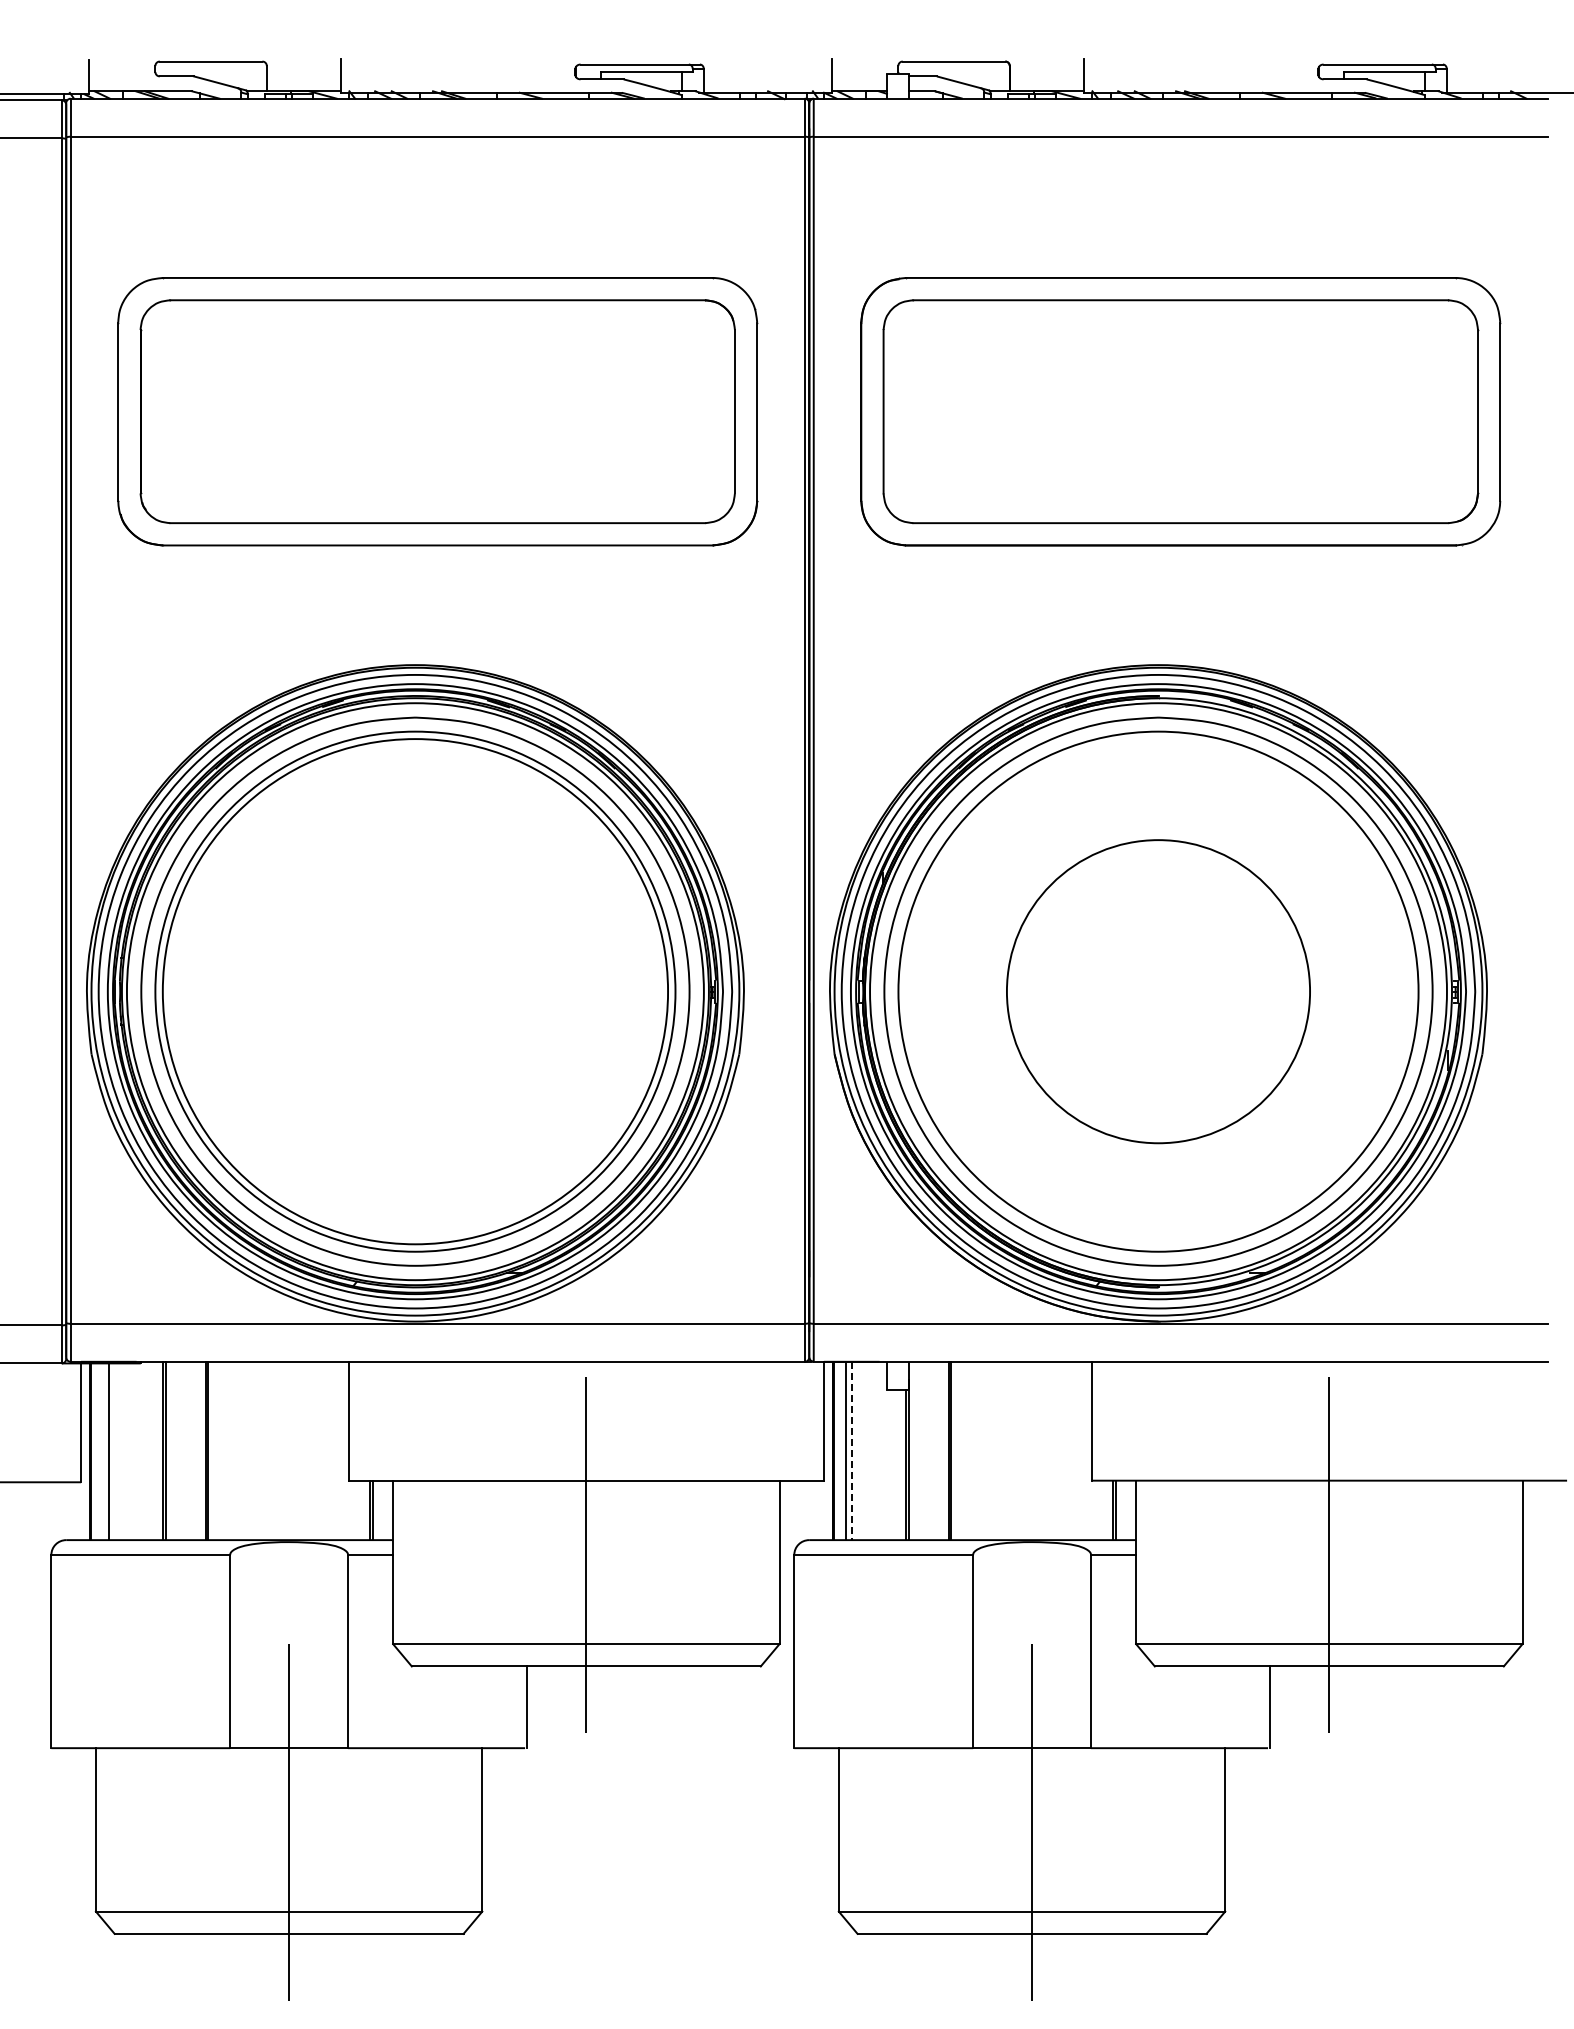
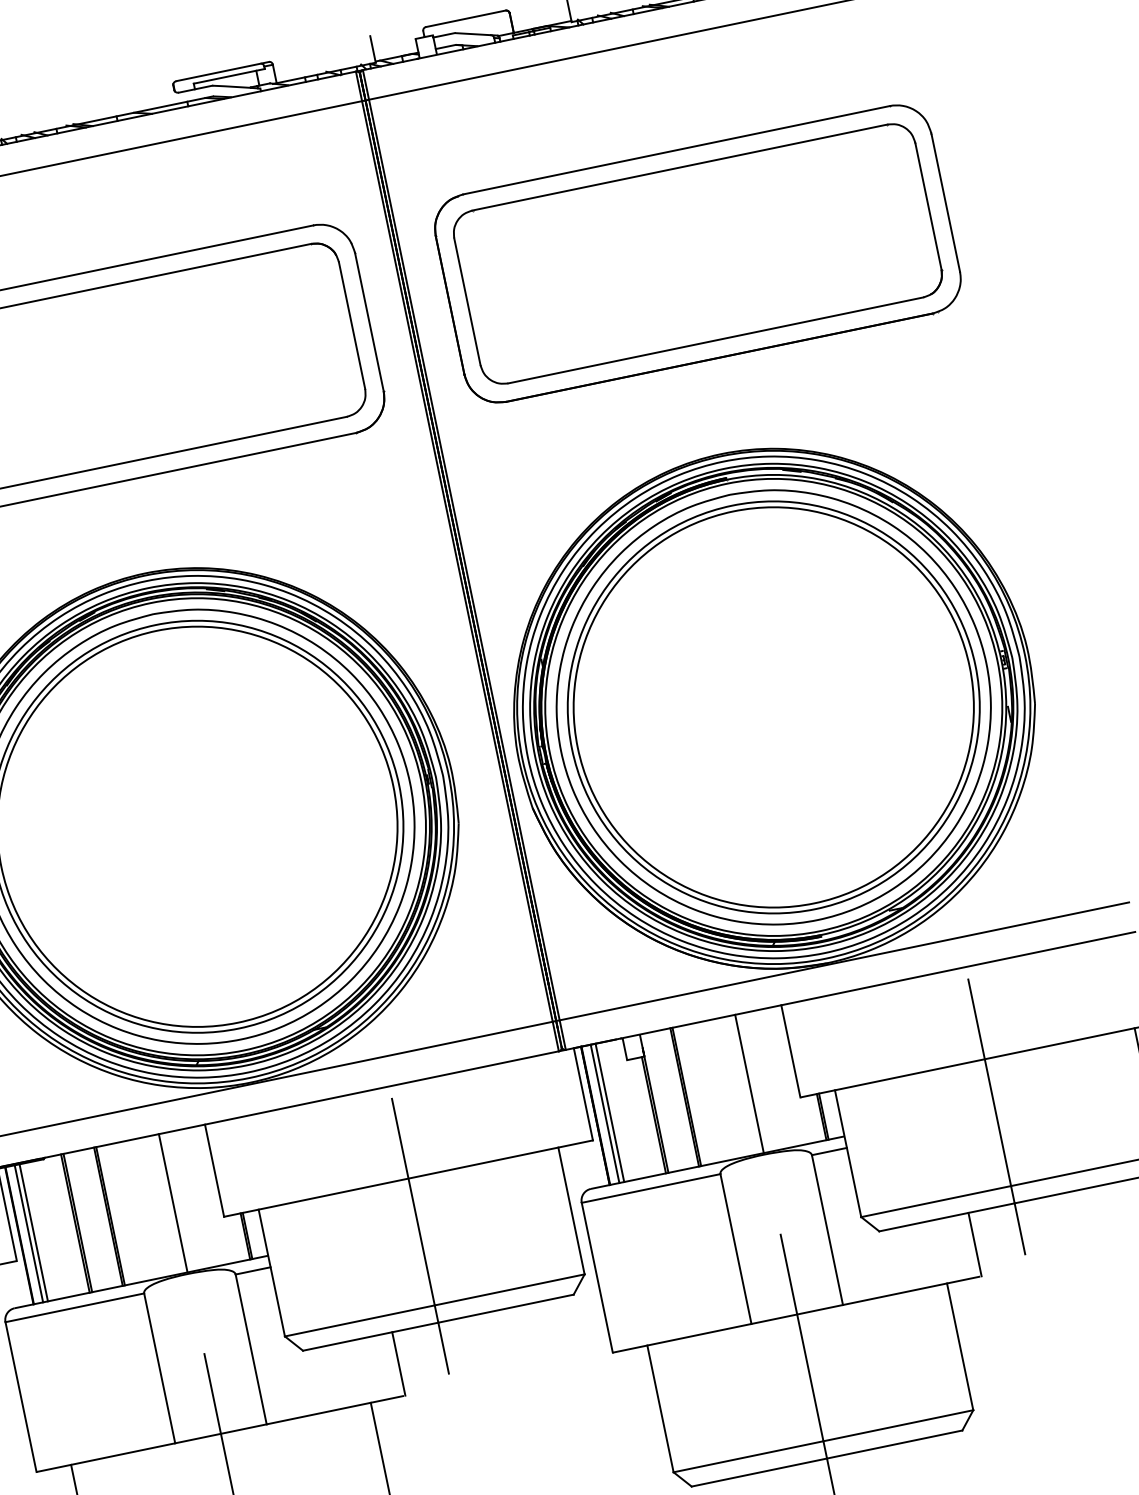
circle: (1158, 991) -> (773, 707), size x1.67
line: (102, 1450) -> (28, 1232), added
line: (289, 1450) -> (173, 1202), added
line: (1032, 1450) -> (749, 1083), added
line: (852, 1451) -> (610, 1113), dashed -> solid

